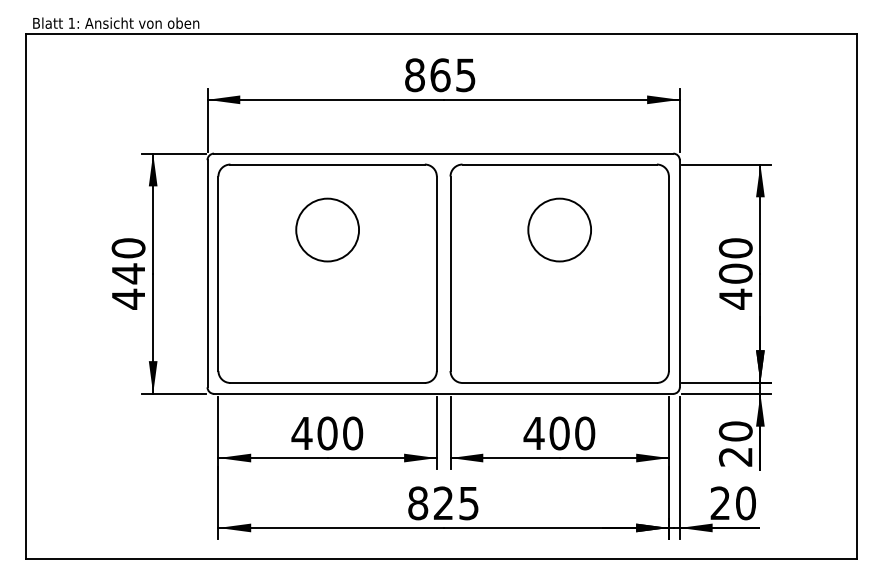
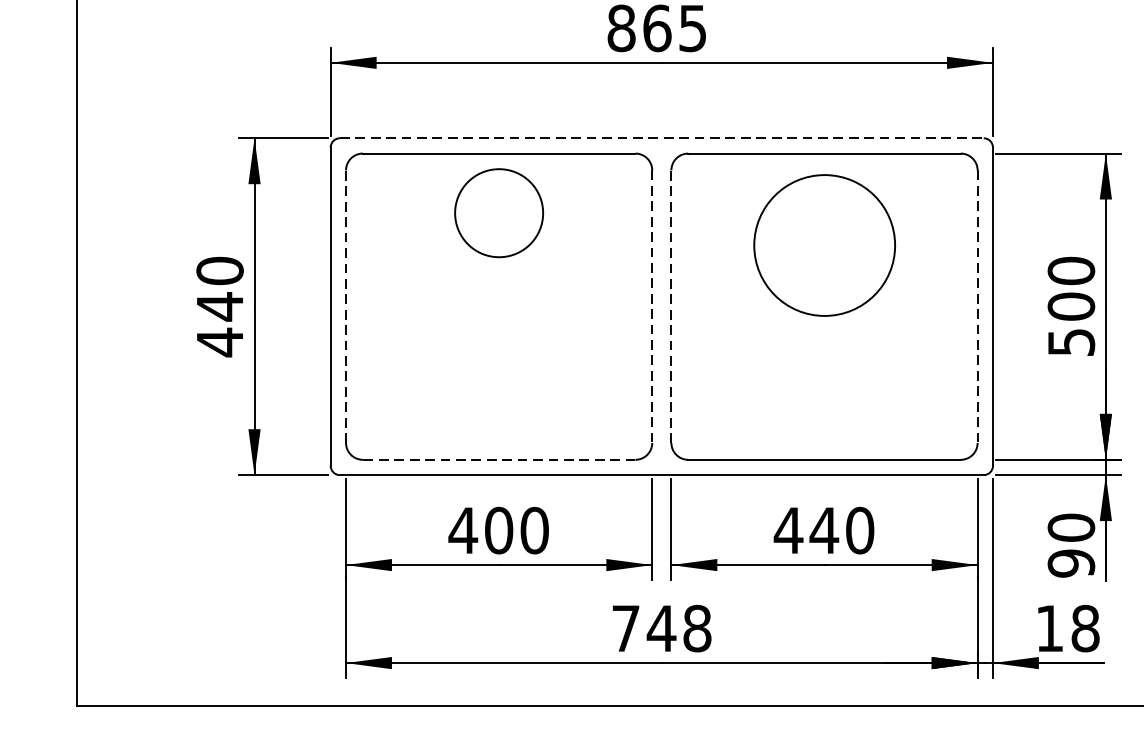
line: (443, 153) -> (661, 138), solid -> dashed
circle: (327, 229) -> (498, 212), moved
circle: (559, 229) -> (824, 244), size x1.6
line: (218, 273) -> (346, 306), solid -> dashed
line: (450, 273) -> (671, 306), solid -> dashed
line: (436, 274) -> (651, 307), solid -> dashed
line: (668, 274) -> (977, 307), solid -> dashed
text: (735, 298) -> (1070, 341), 400 -> 500
line: (327, 382) -> (498, 459), solid -> dashed
text: (559, 433) -> (824, 530), 400 -> 440
text: (735, 457) -> (1070, 564), 20 -> 90
text: (443, 503) -> (661, 628), 825 -> 748
text: (732, 503) -> (1066, 628), 20 -> 18

